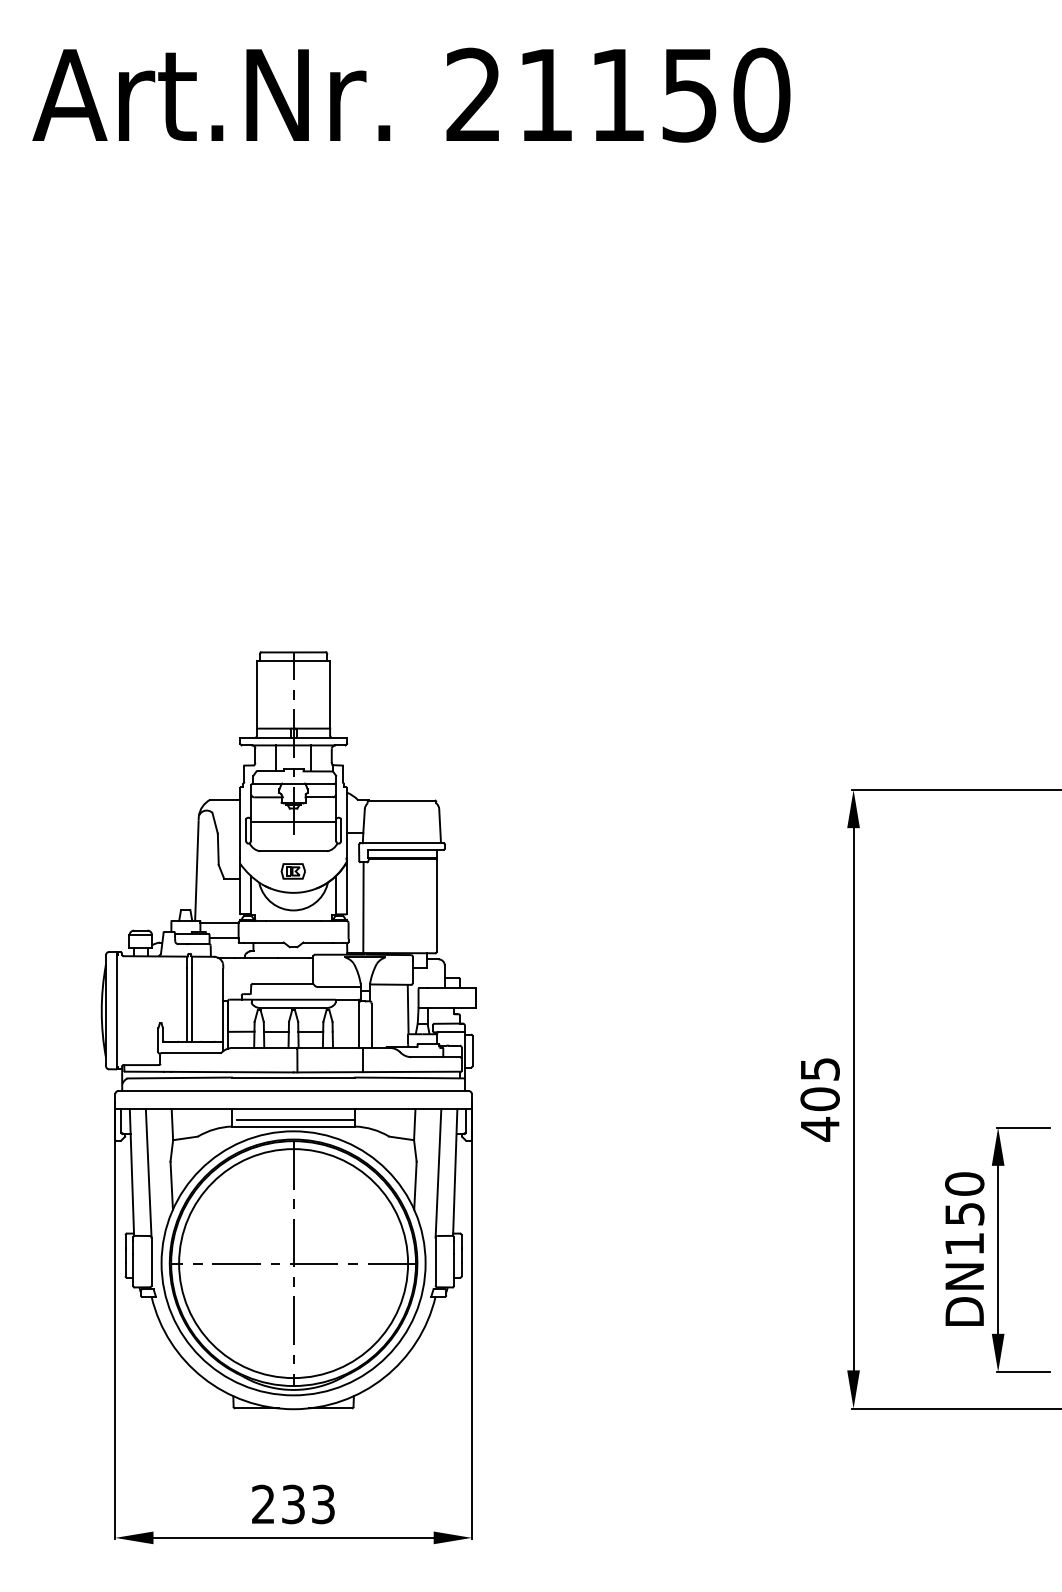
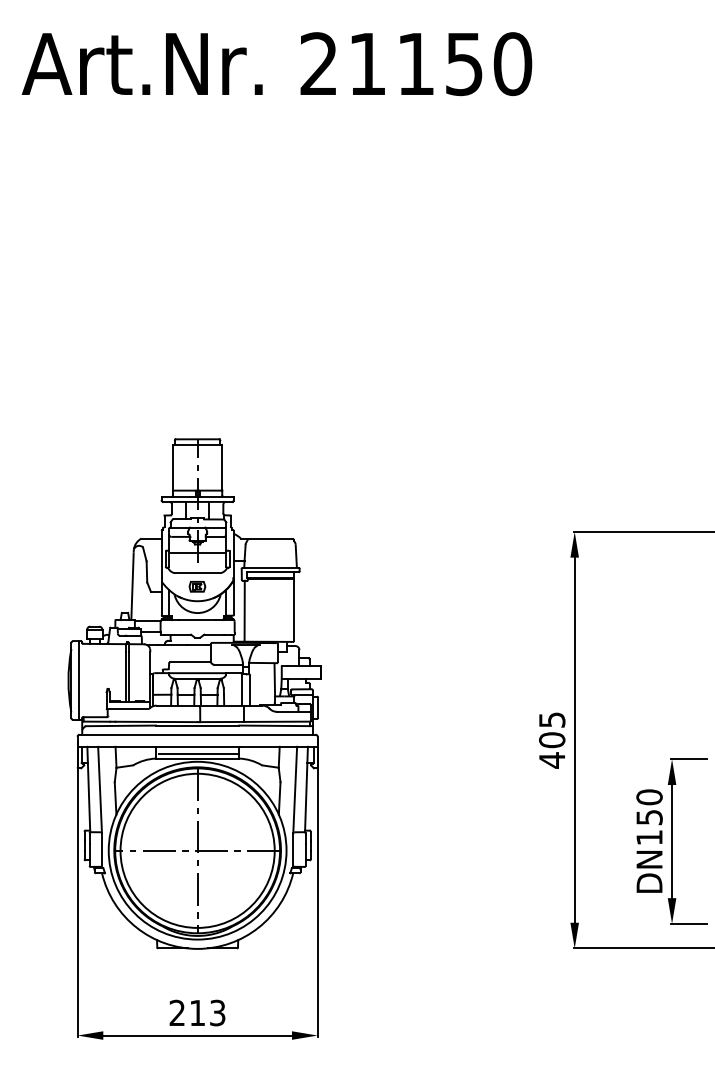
text: (293, 1503) -> (197, 1012), 233 -> 213

